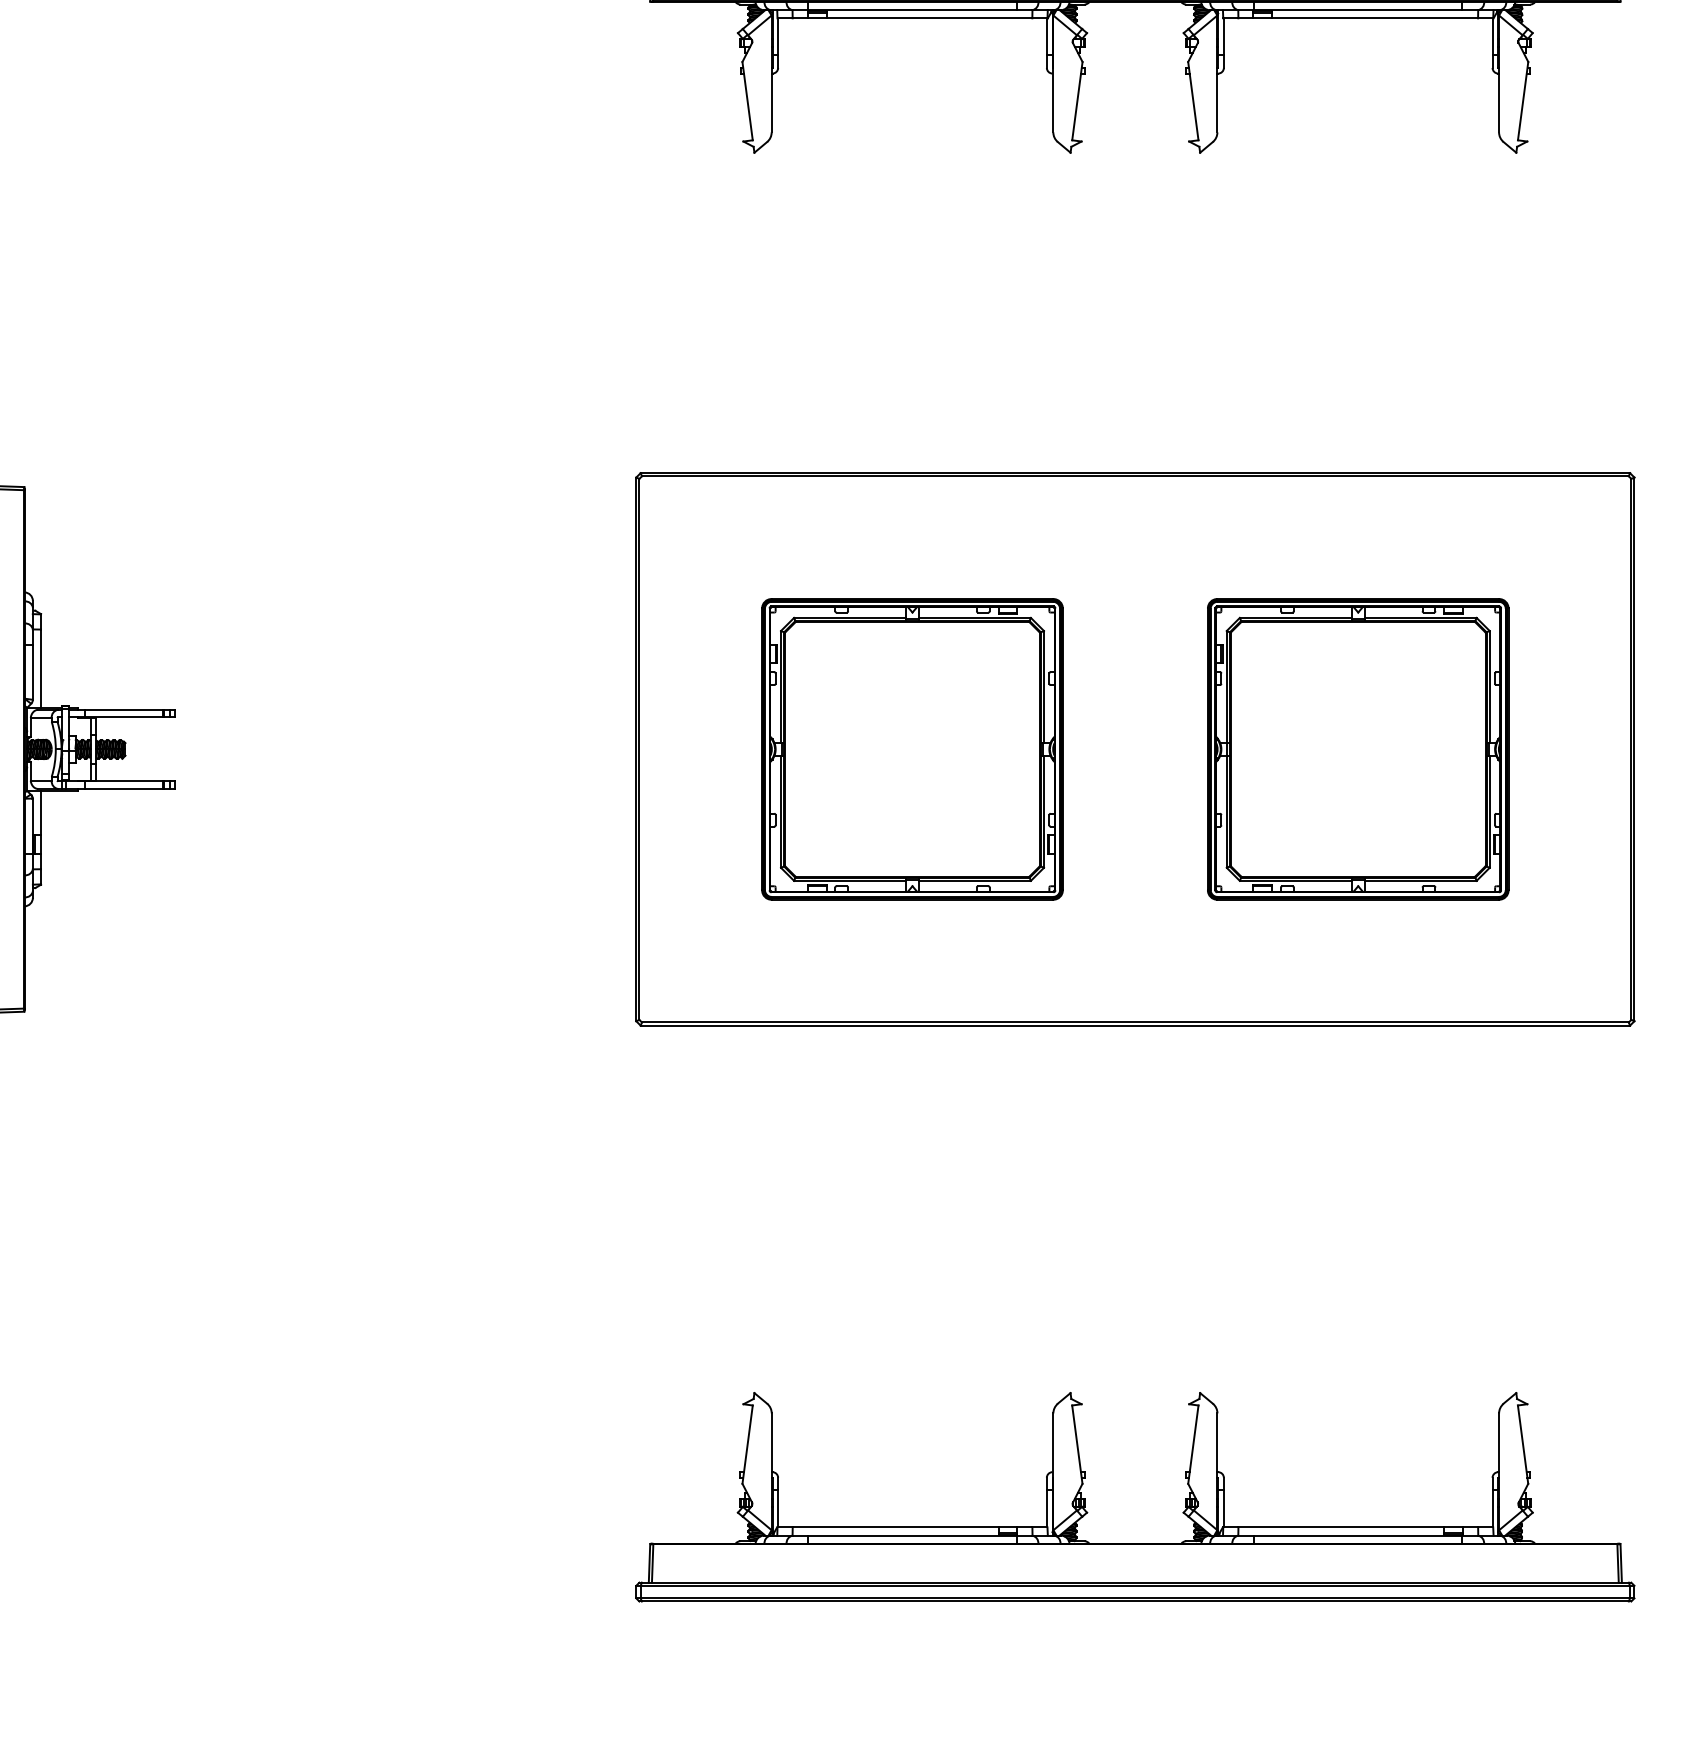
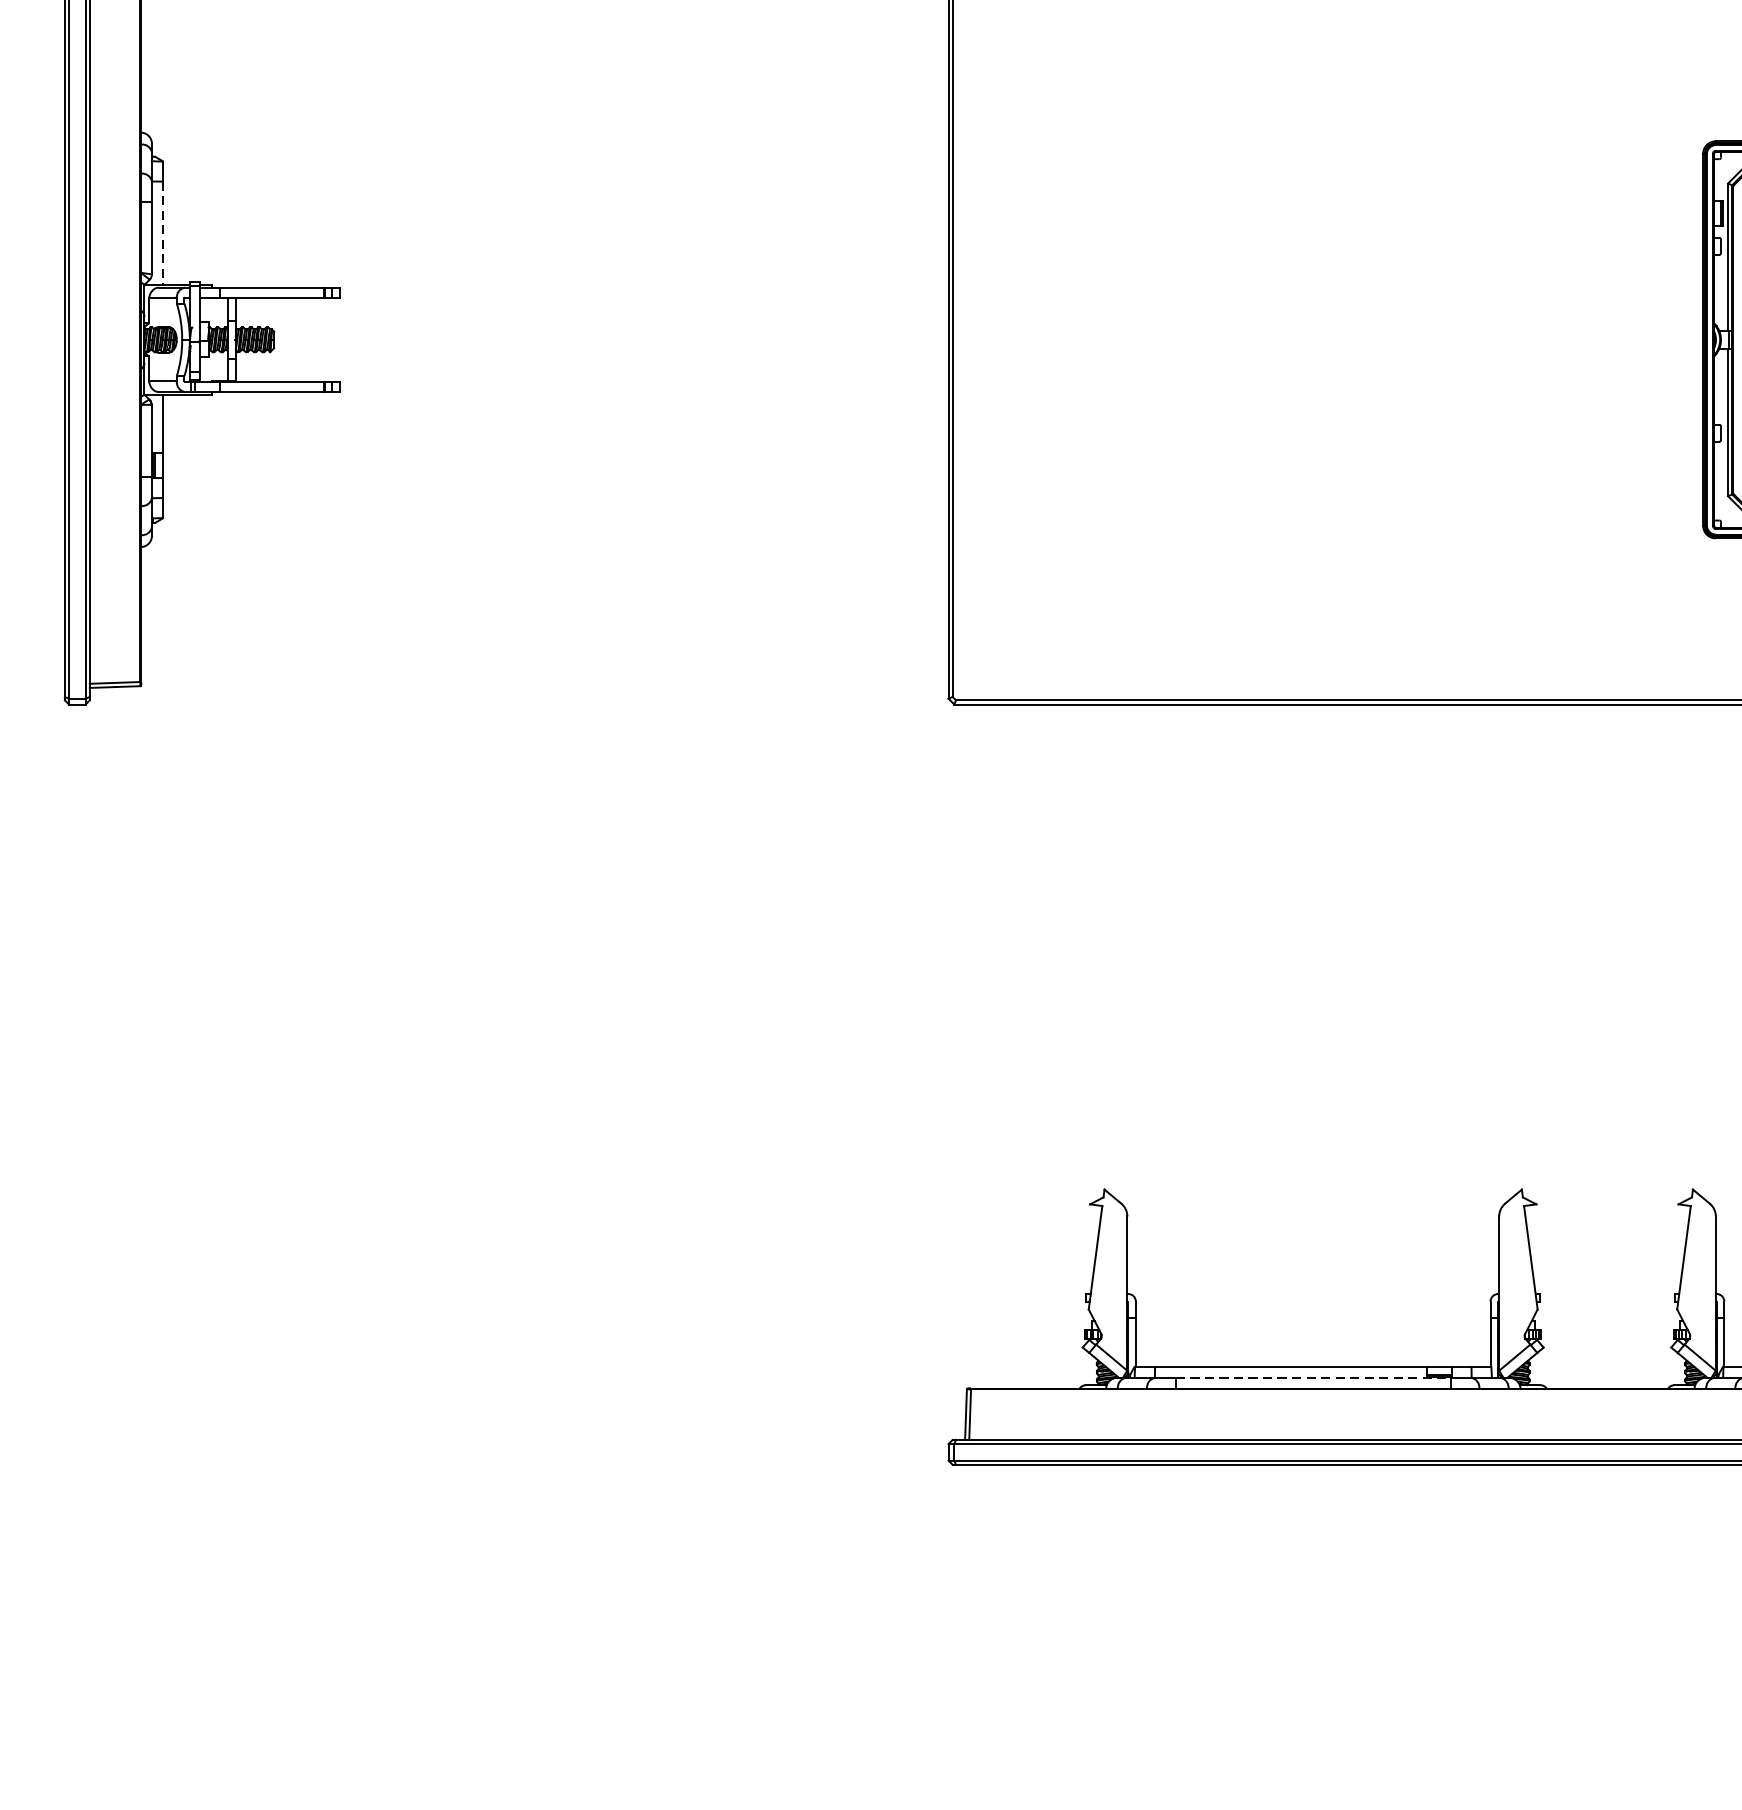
line: (41, 669) -> (163, 234), solid -> dashed
part: (912, 749) -> (1313, 339), removed
line: (913, 1535) -> (1314, 1377), solid -> dashed

